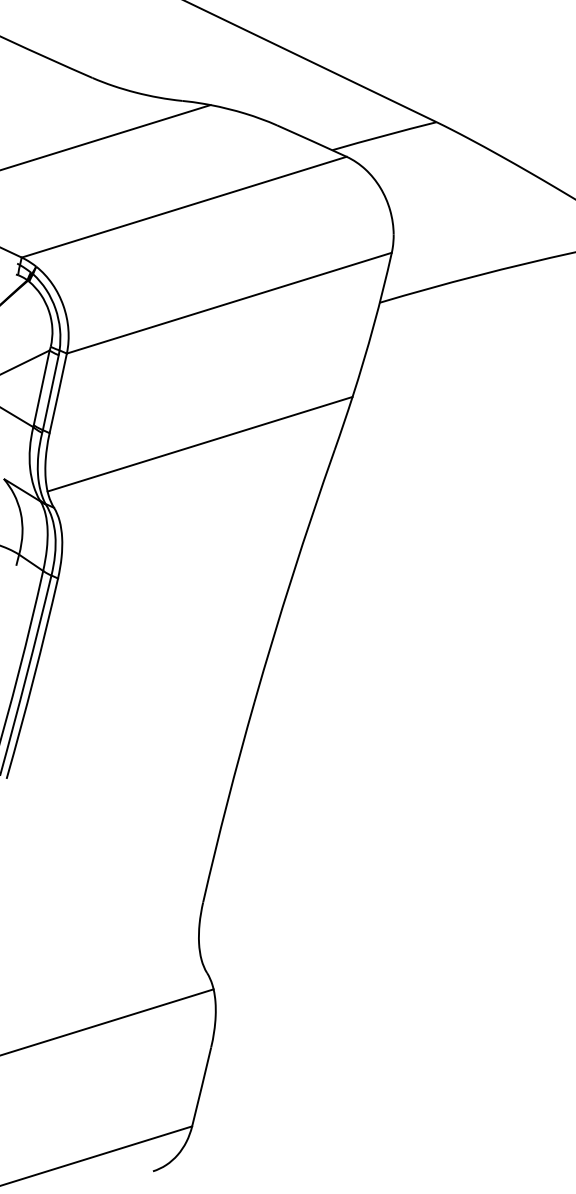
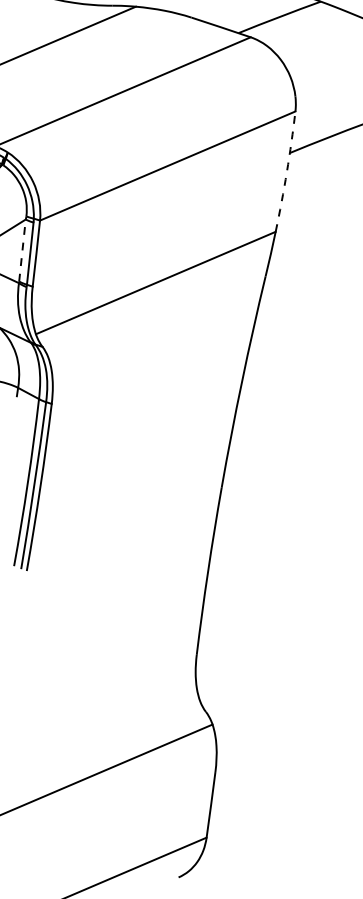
arc: (373, 325) -> (286, 172), solid -> dashed
line: (41, 387) -> (22, 250), solid -> dashed

